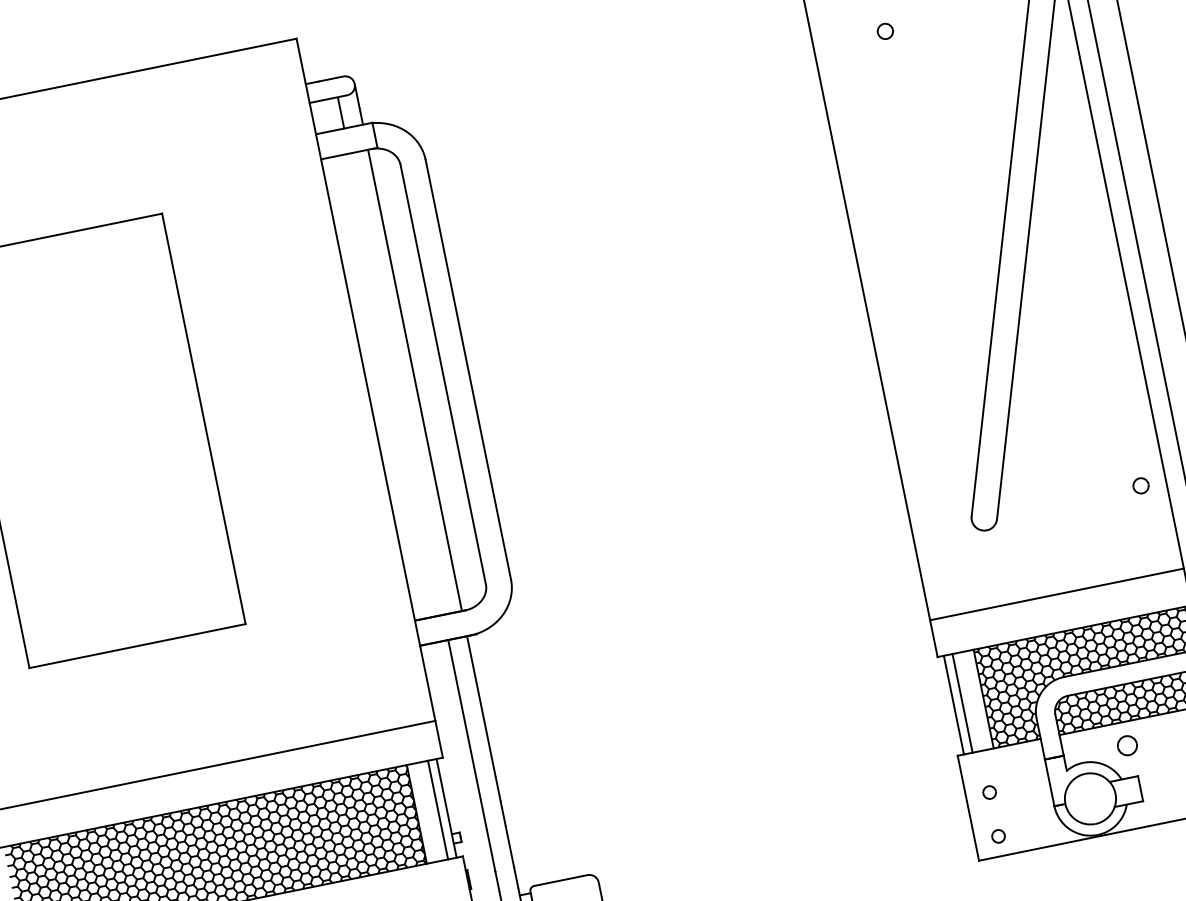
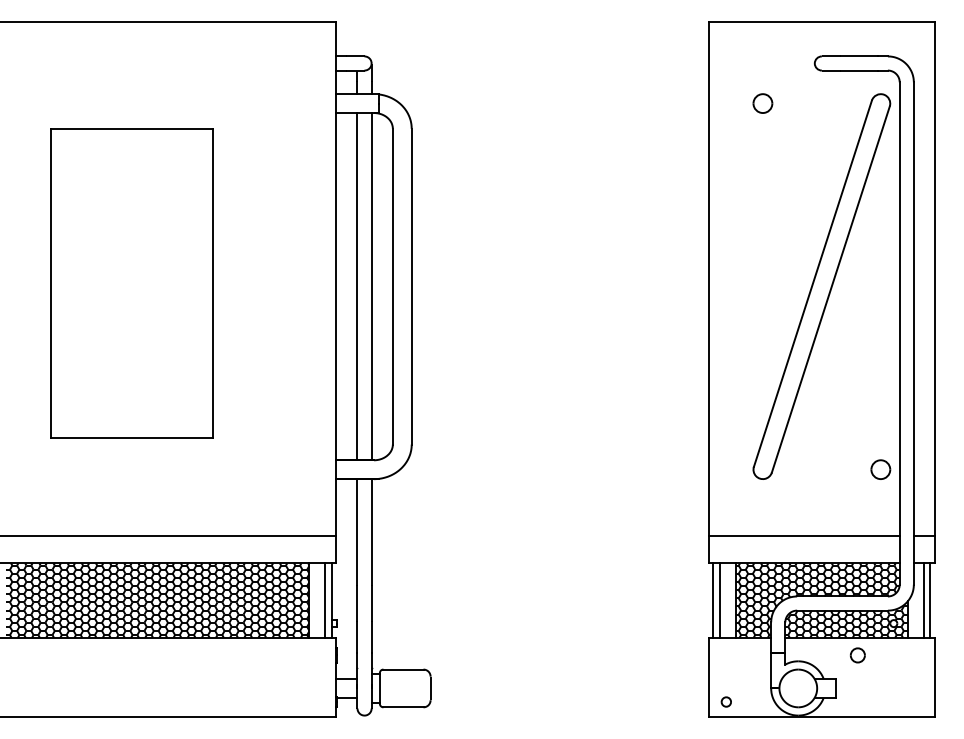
part: (884, 31) -> (762, 103), size x1.67
line: (396, 384) -> (357, 286), added
part: (1140, 485) -> (880, 469), size x1.67
part: (1126, 745) -> (857, 655), moved
part: (988, 792) -> (725, 668), removed

